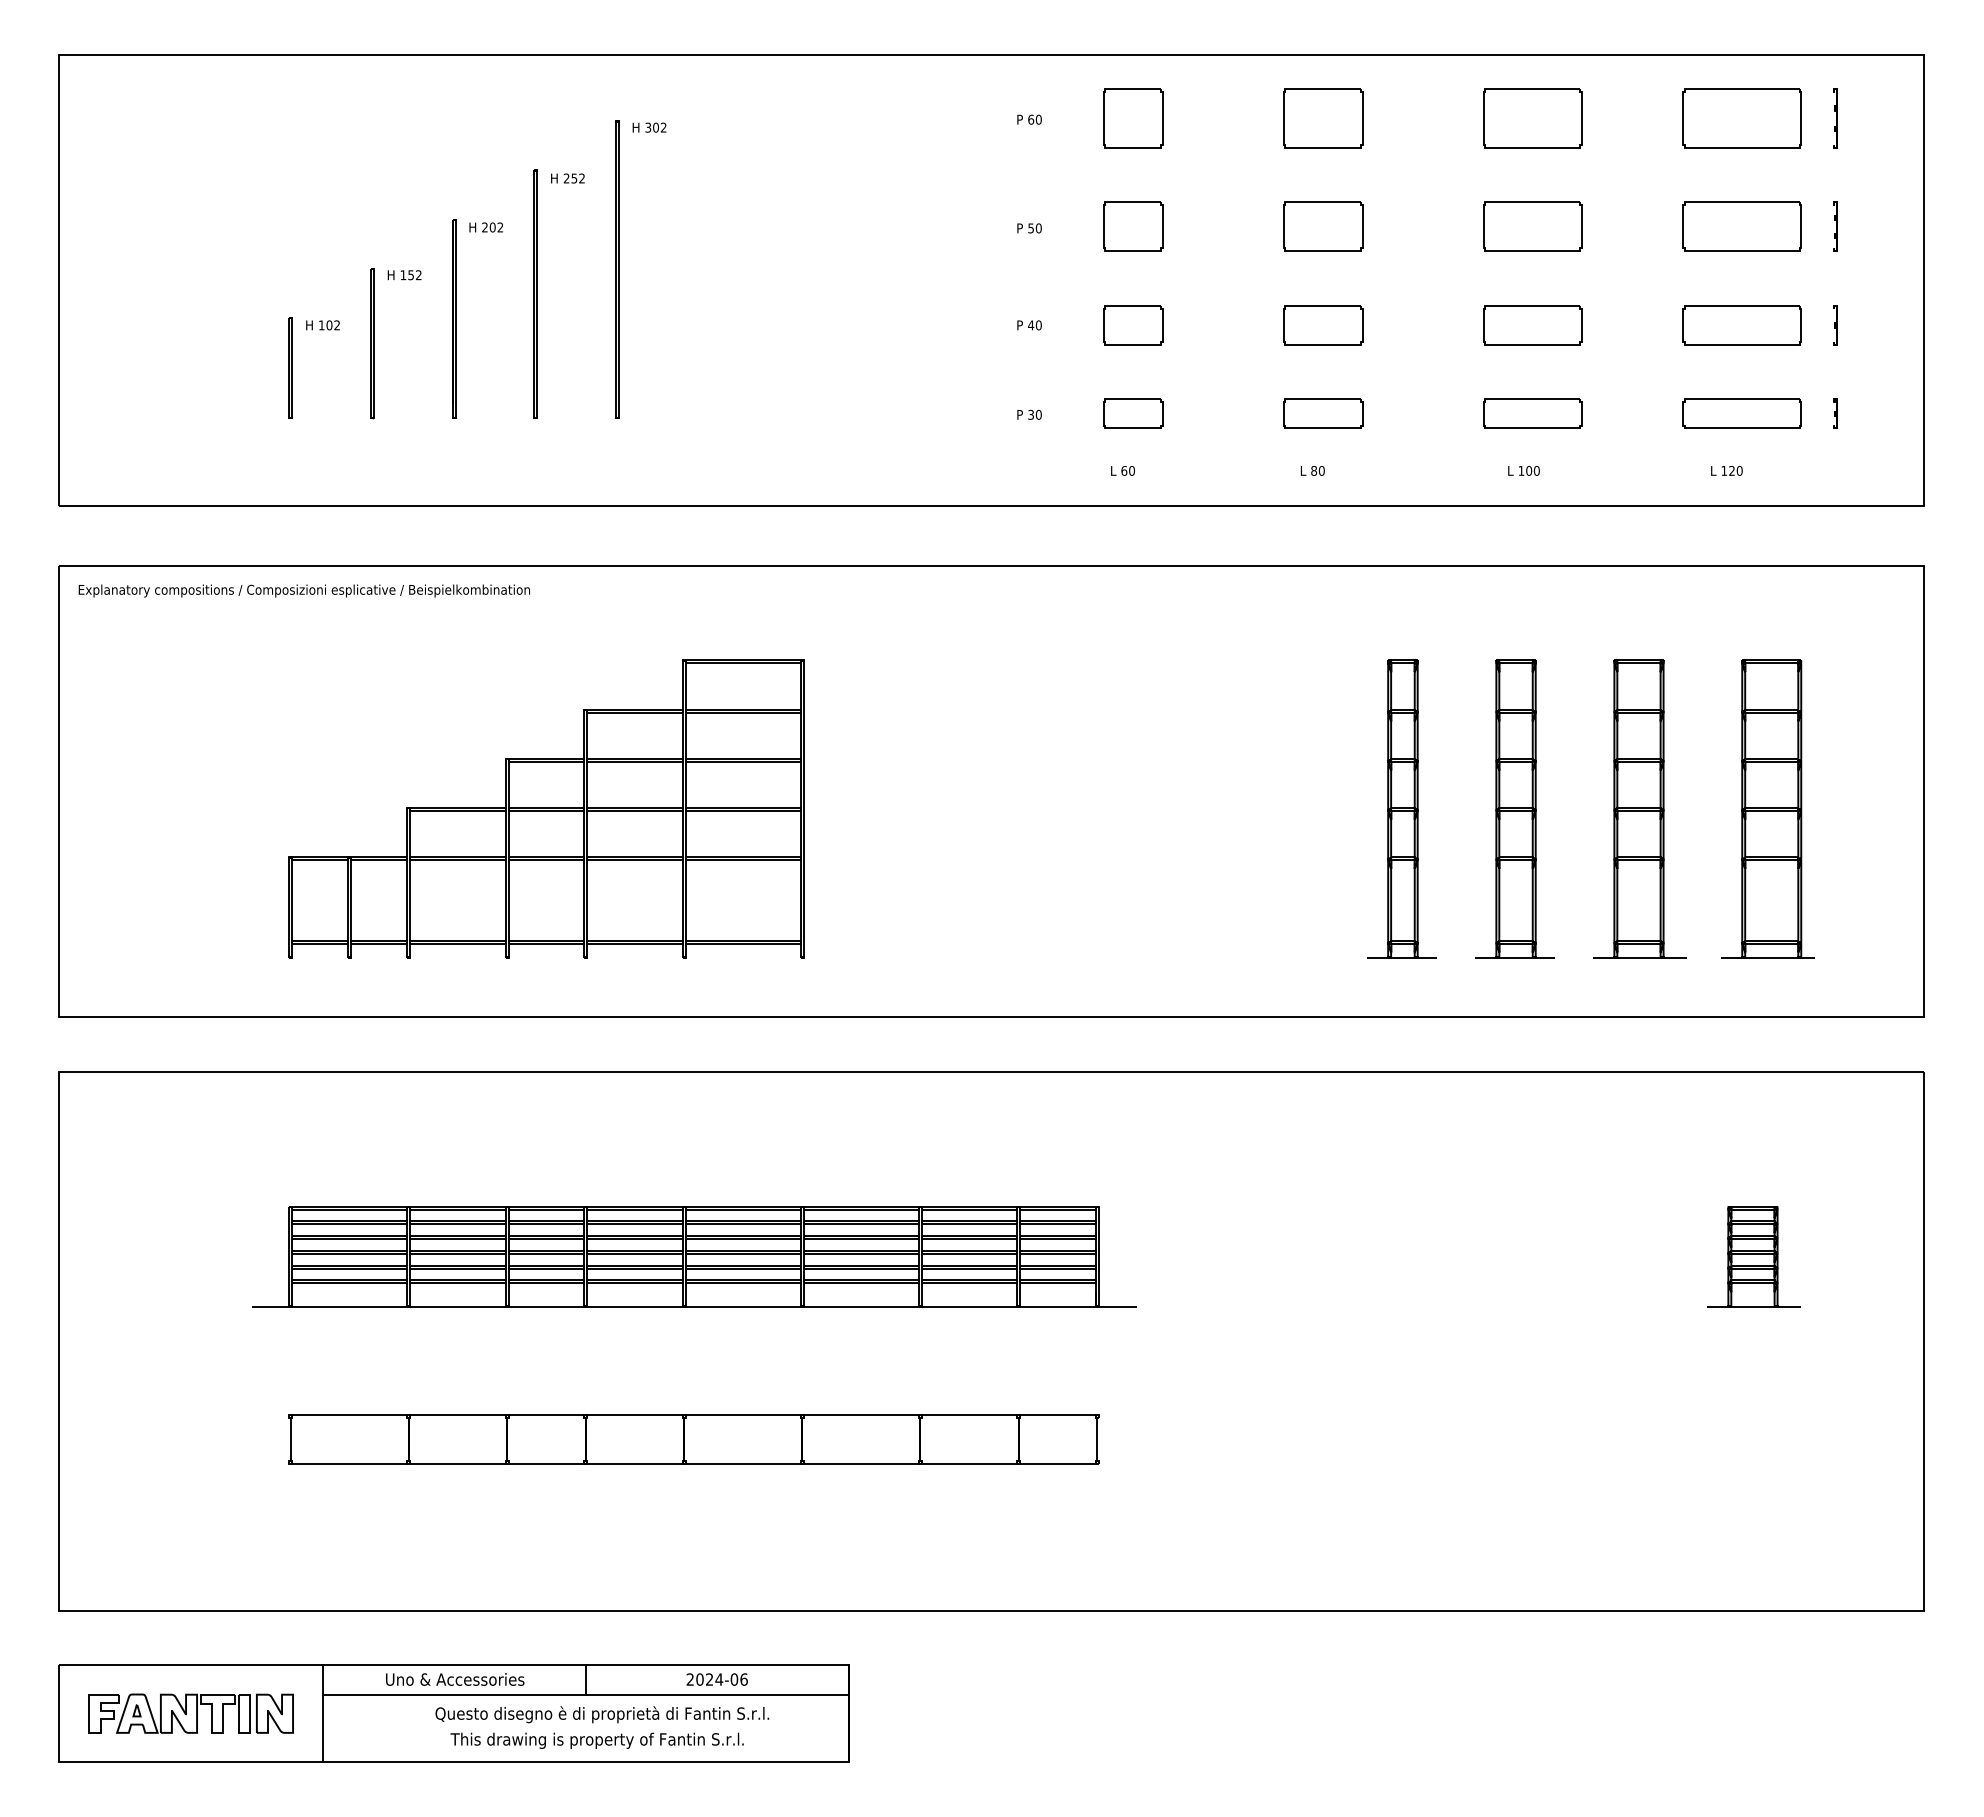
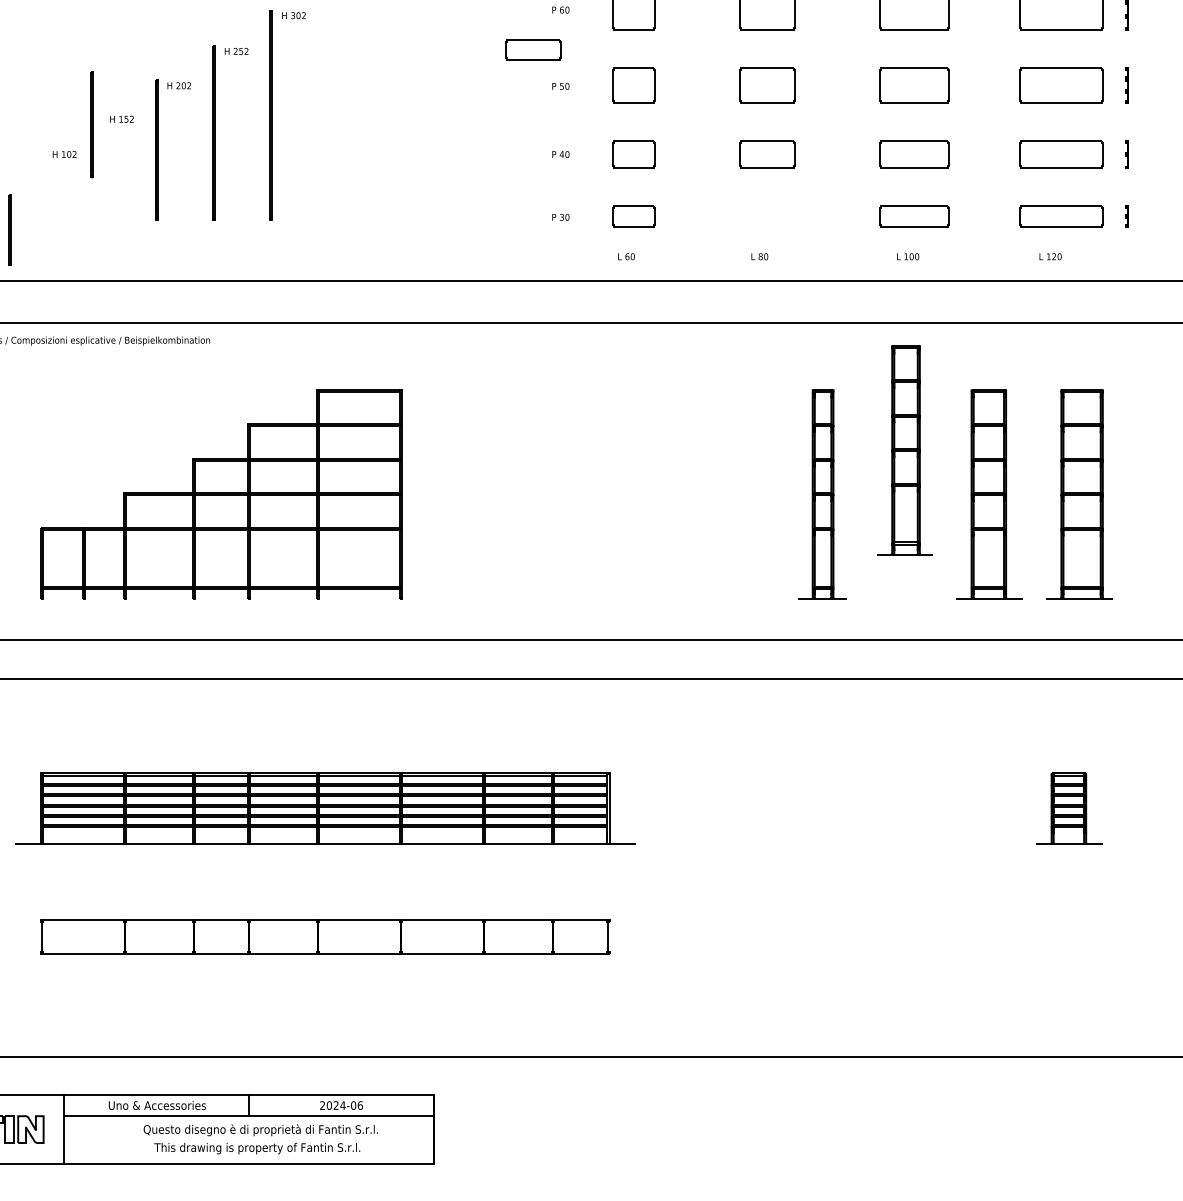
line: (371, 343) -> (91, 124), moved
line: (289, 367) -> (8, 229), moved
part: (1323, 413) -> (533, 49), moved
part: (1514, 808) -> (904, 449), moved

